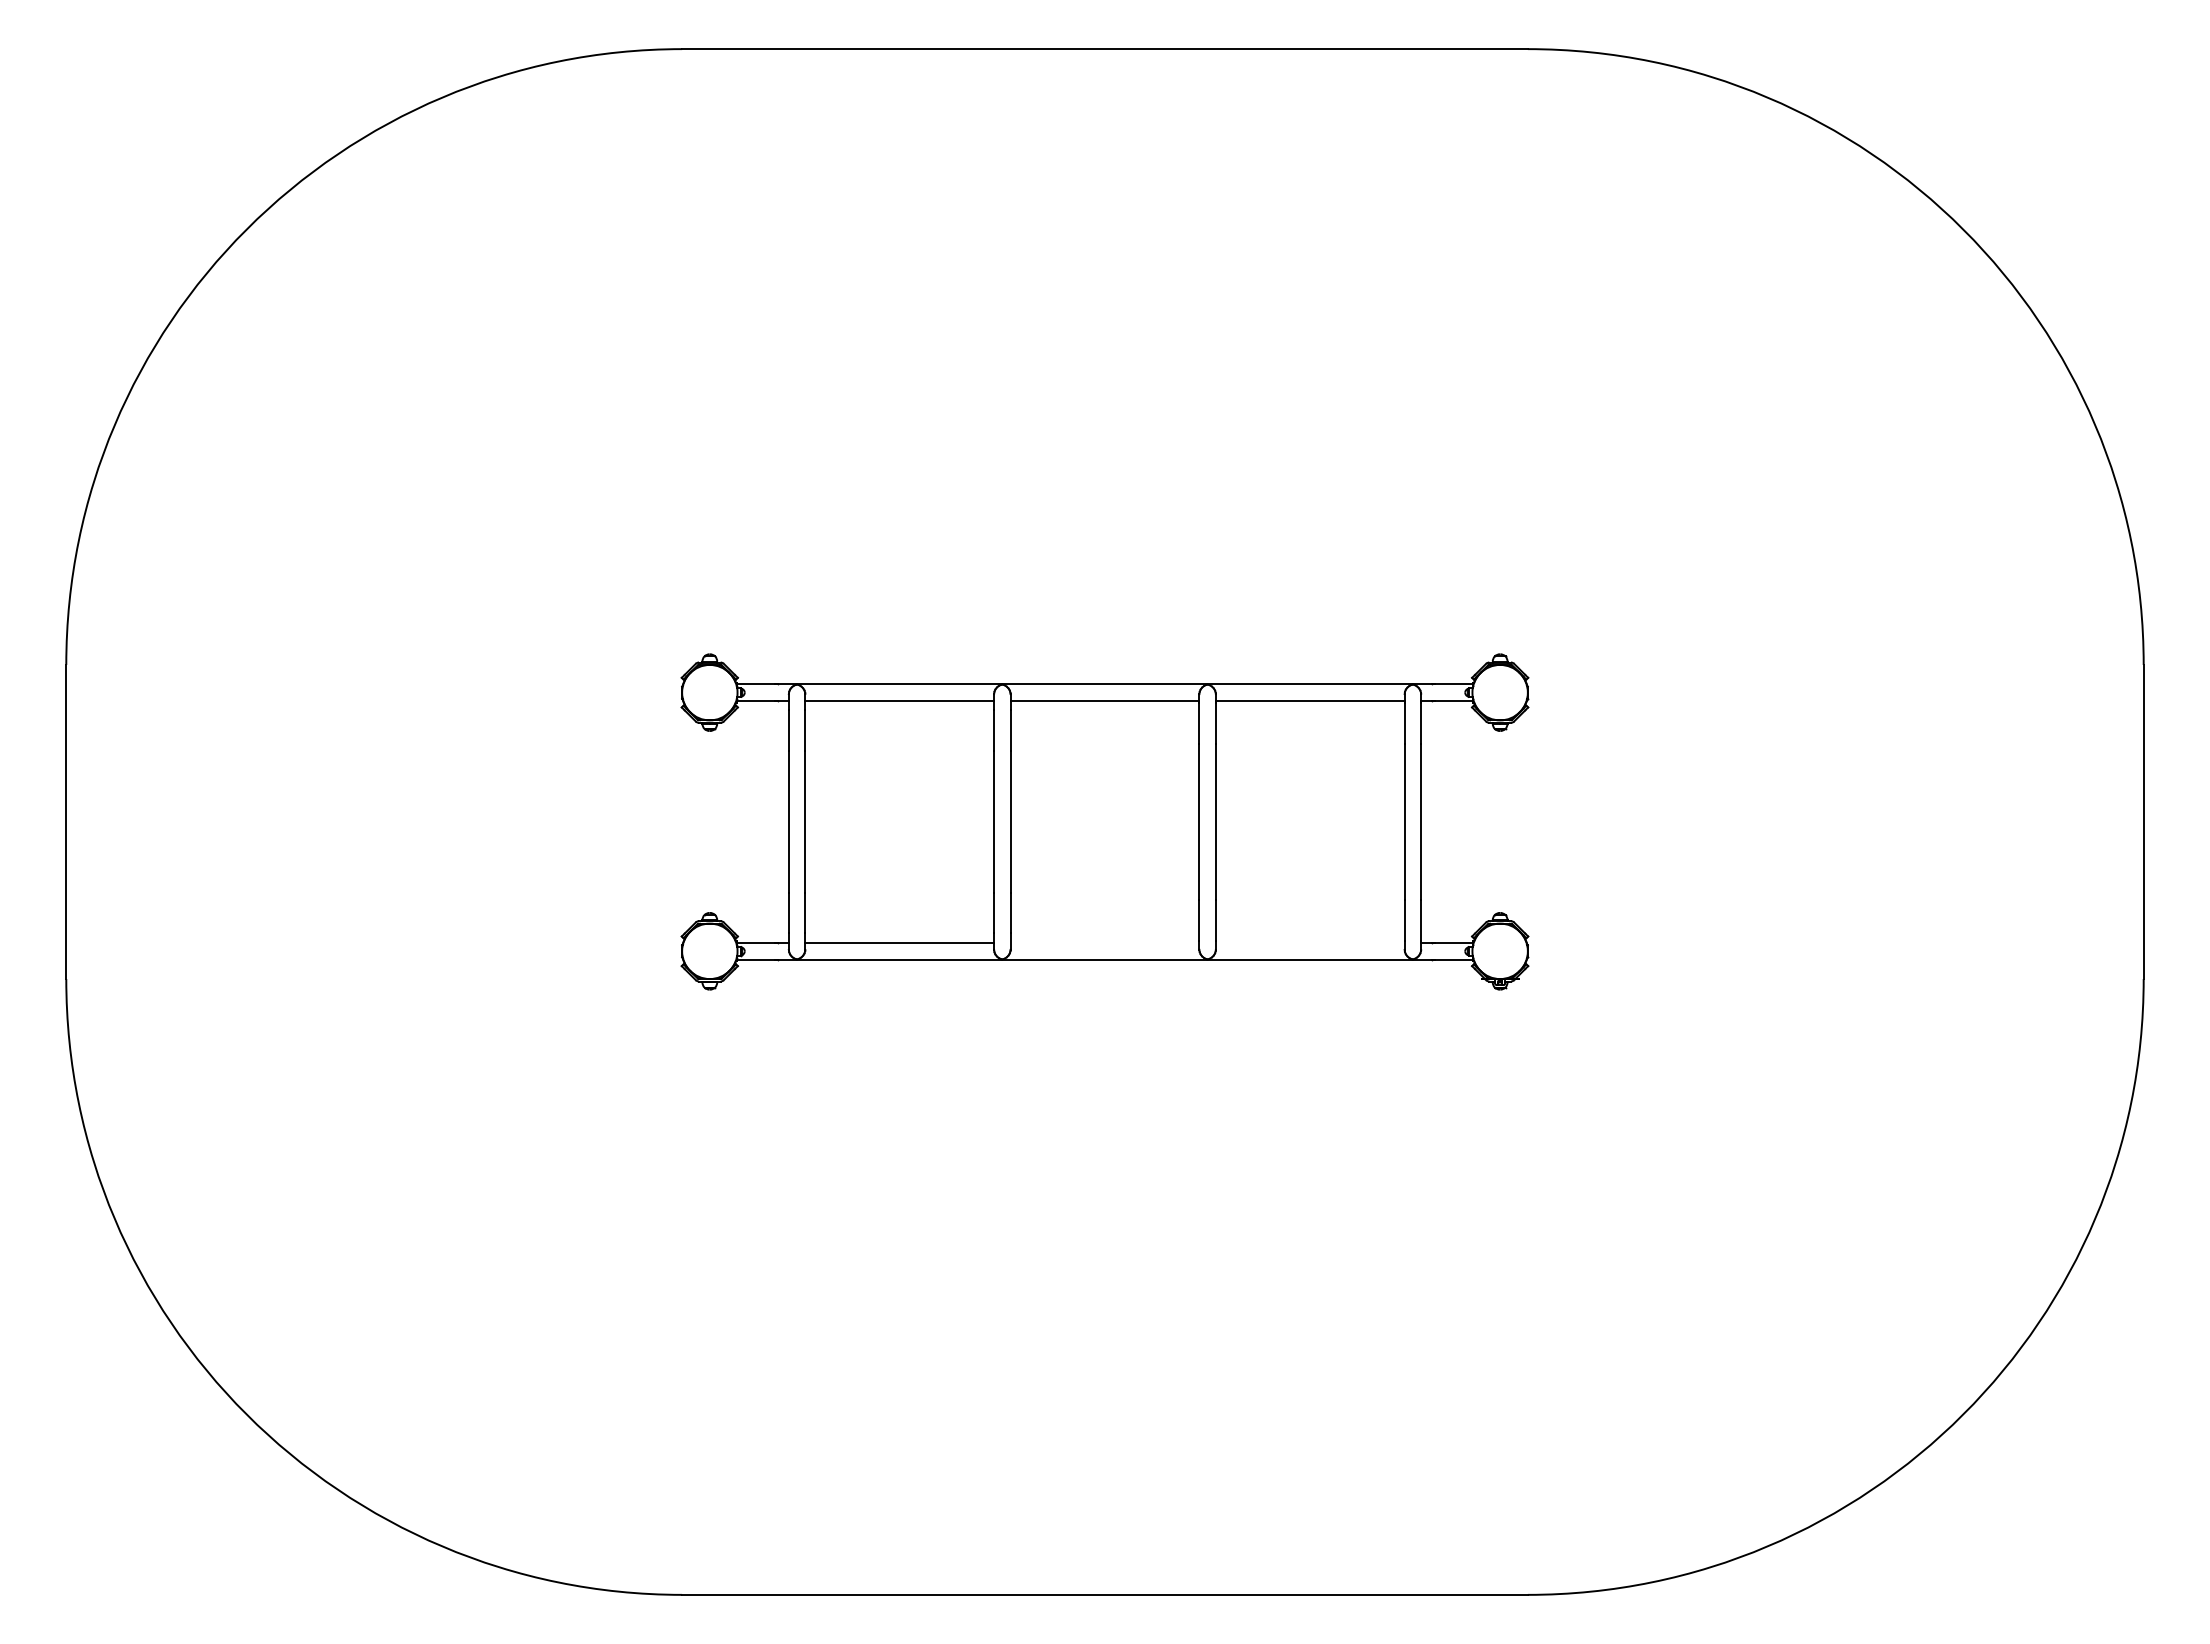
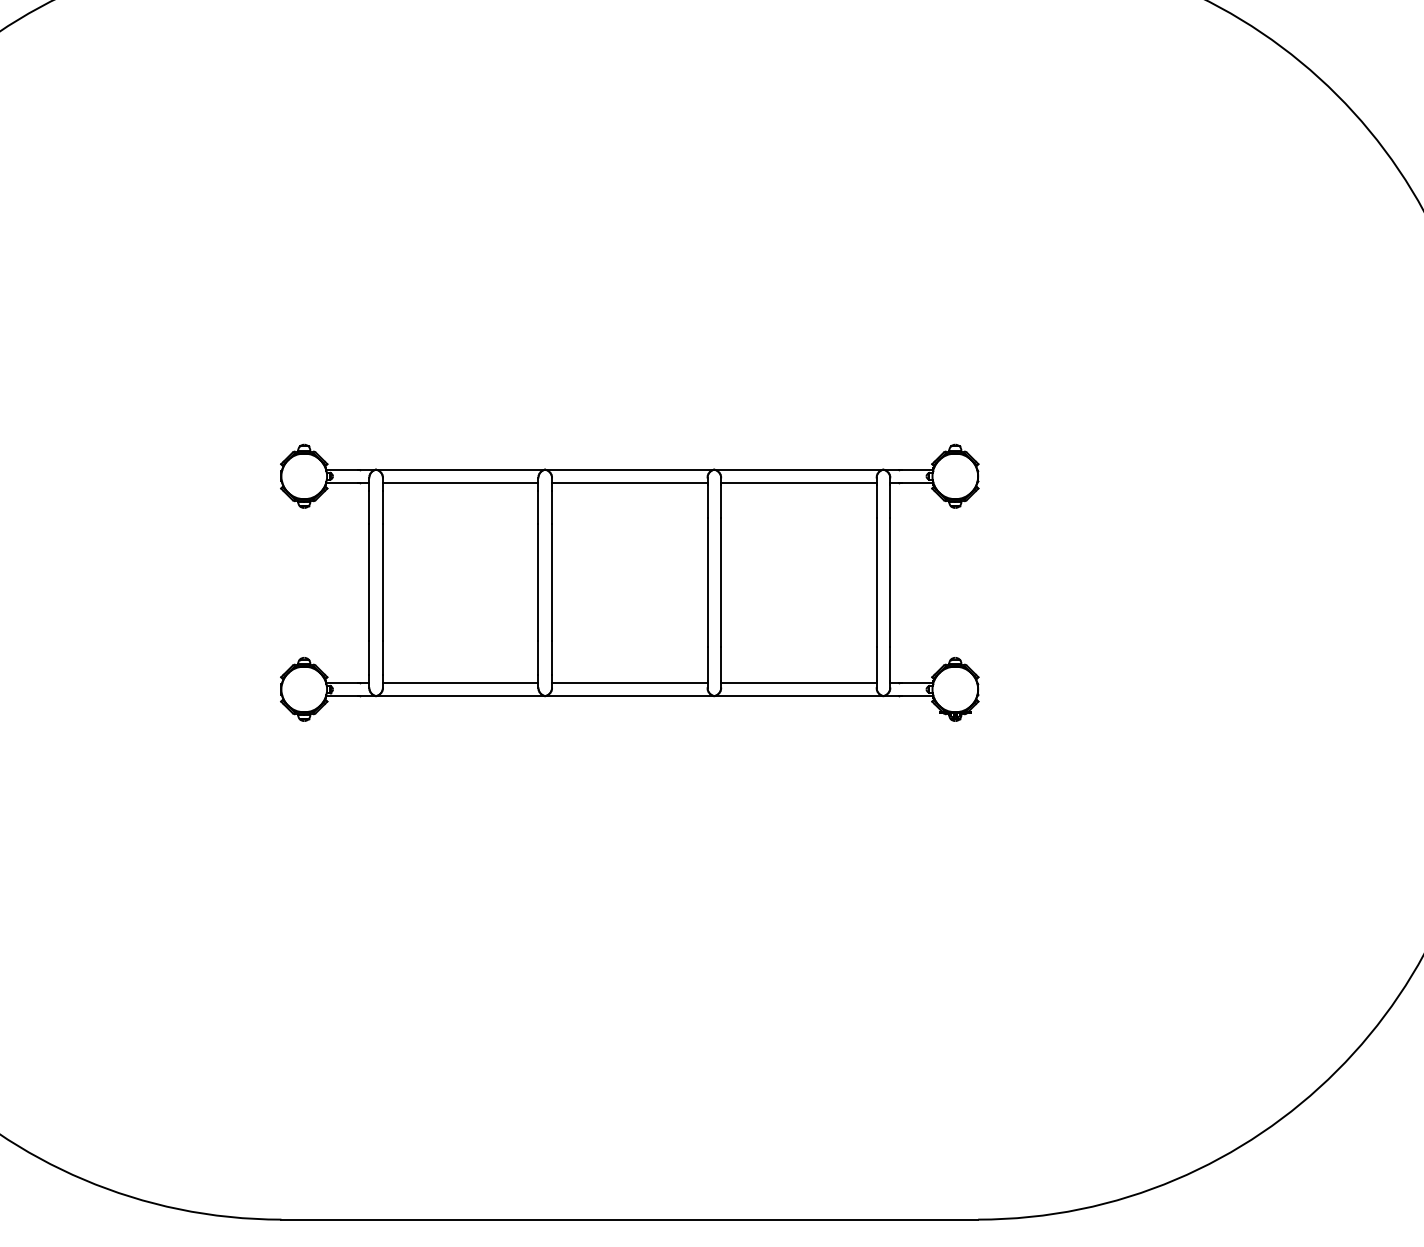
line: (1104, 943) -> (629, 683), added
line: (1309, 943) -> (798, 683), added

